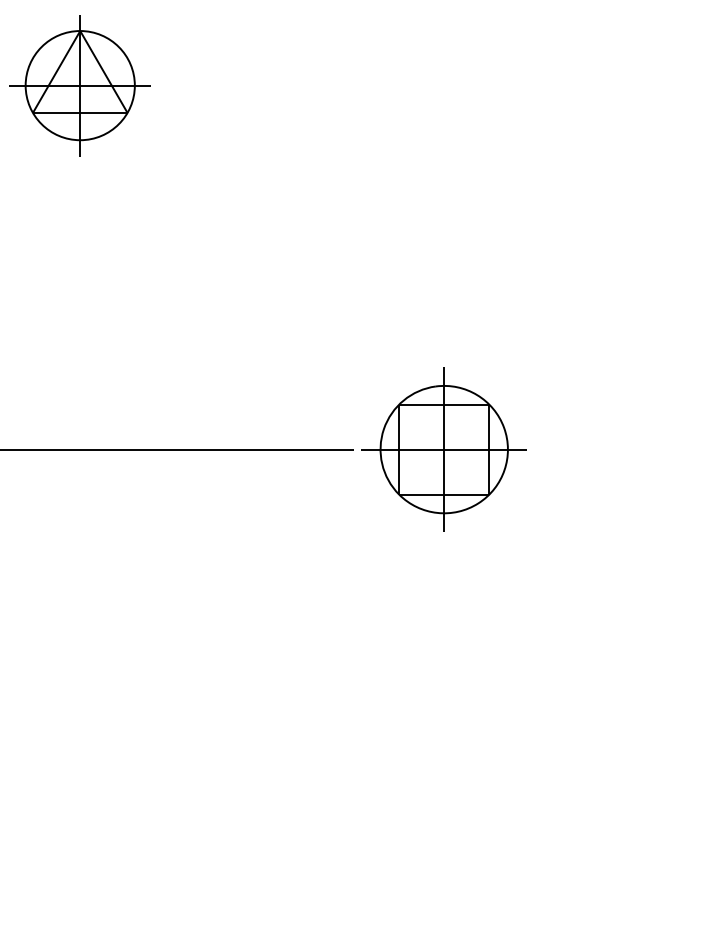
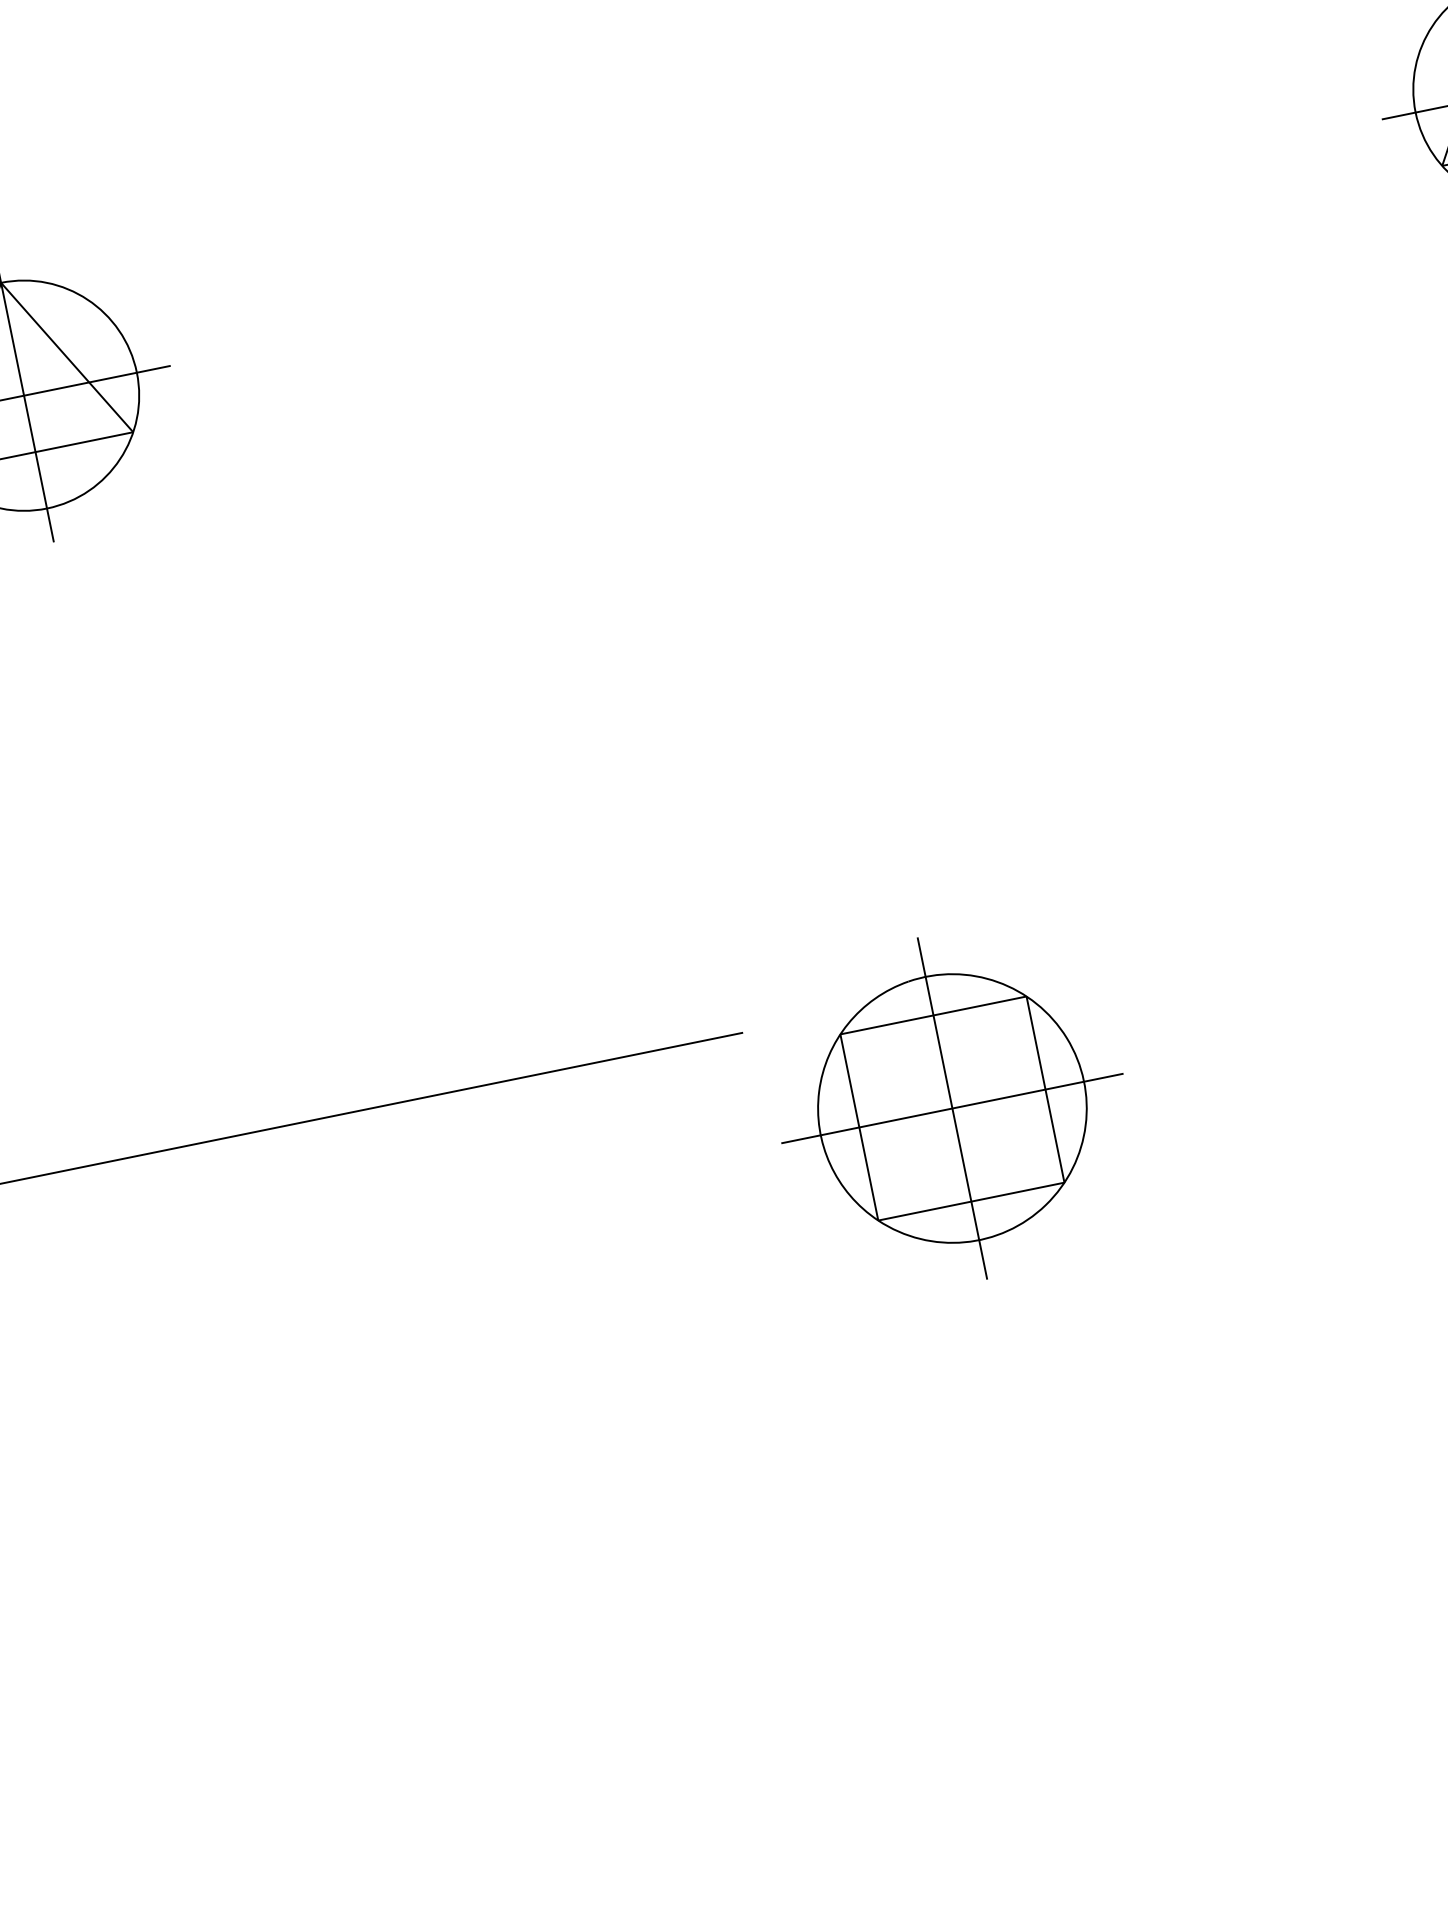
part: (443, 449) -> (950, 1108), moved

